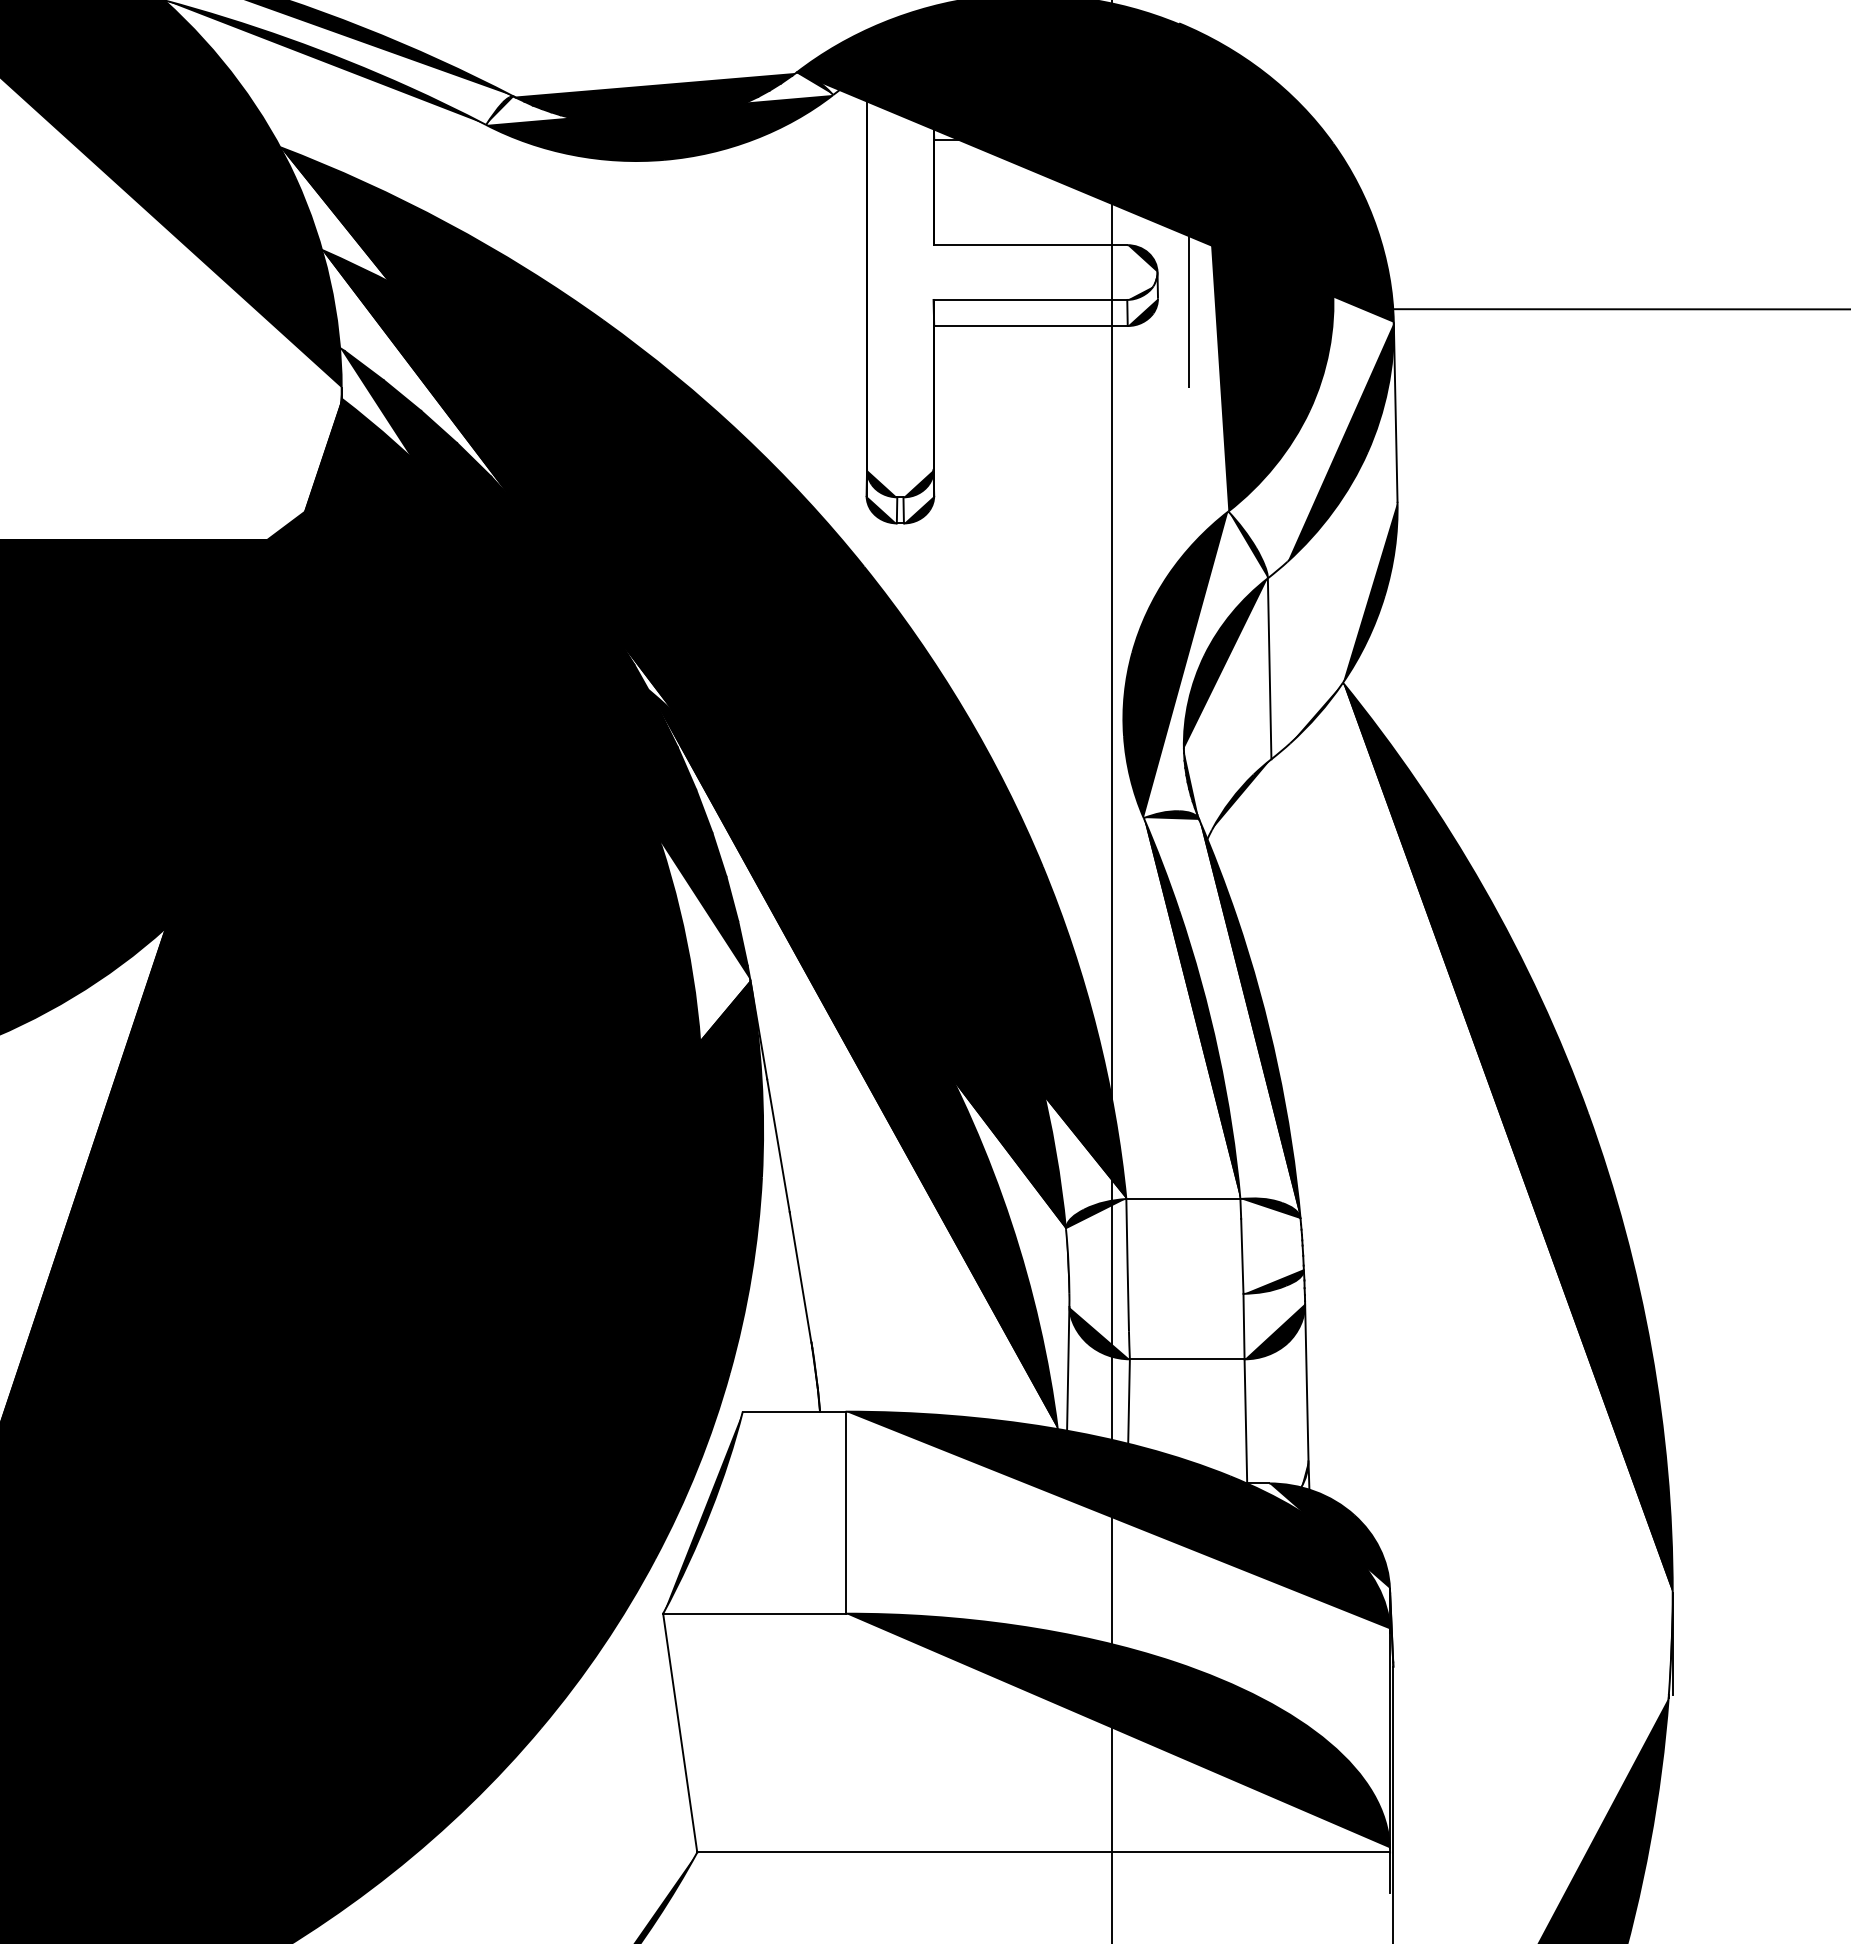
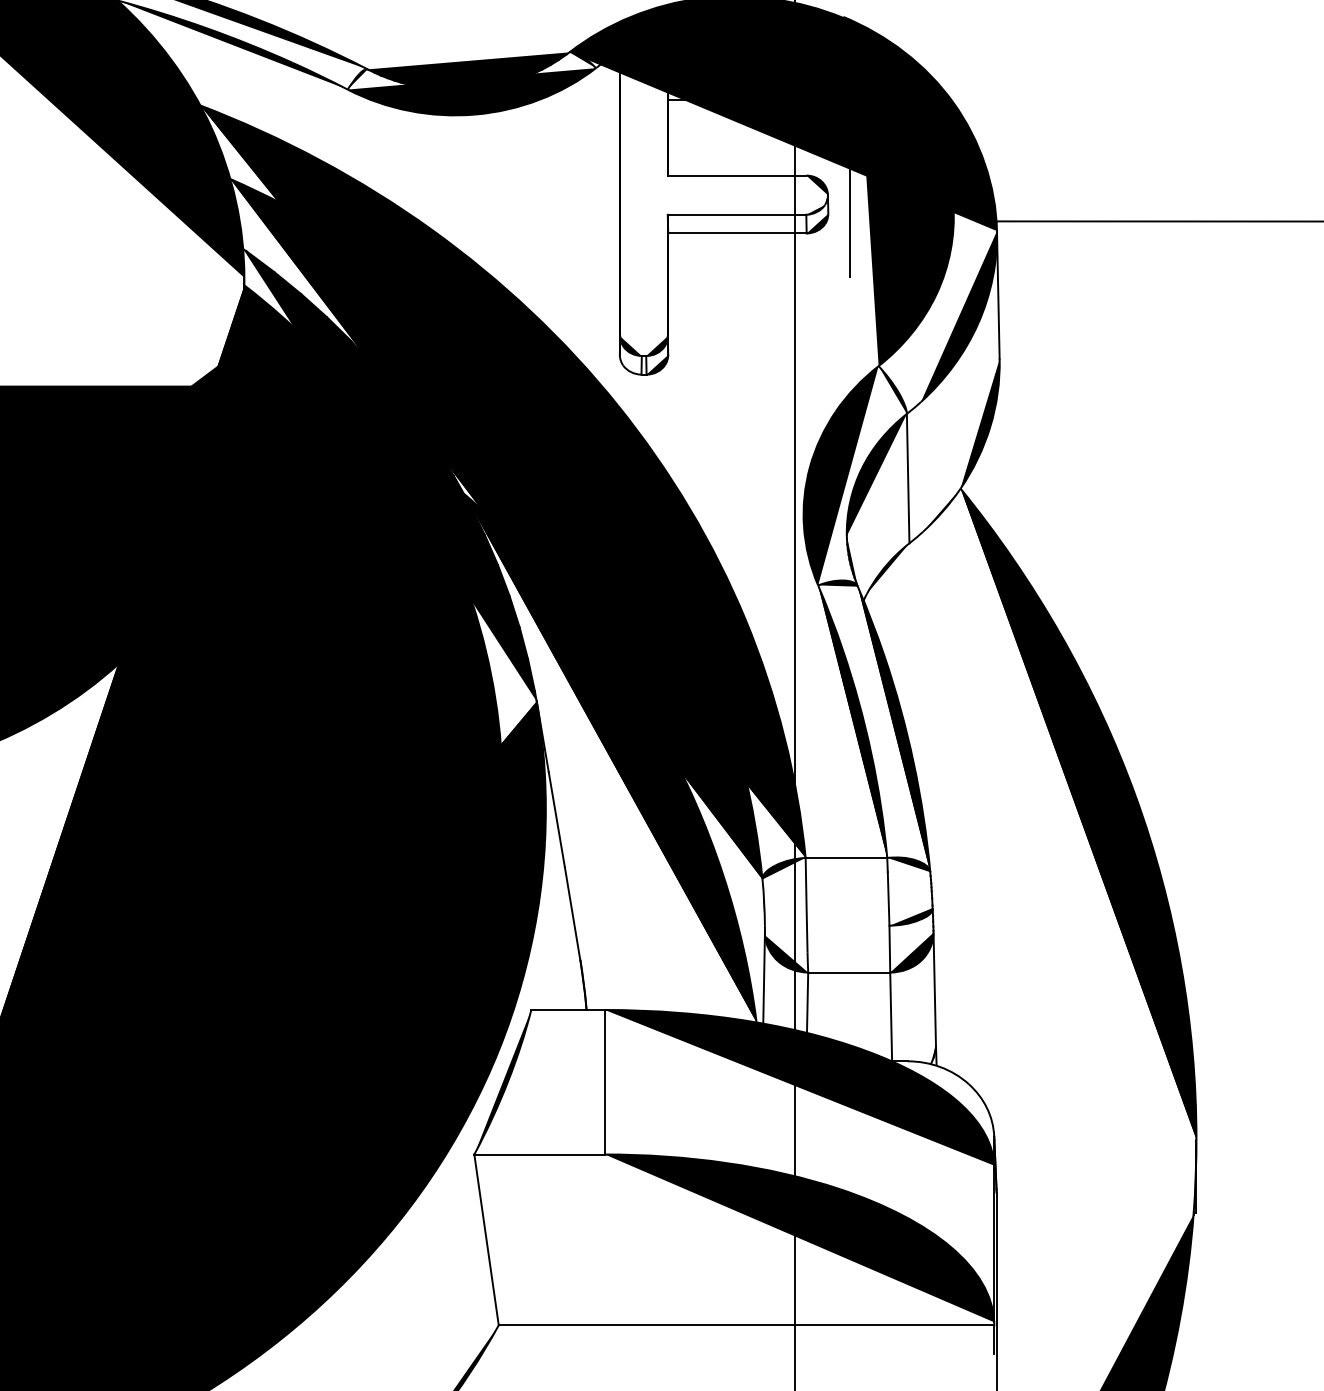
fill: (881, 509) -> (630, 364), removed
fill: (1329, 1535) -> (950, 1098), removed

